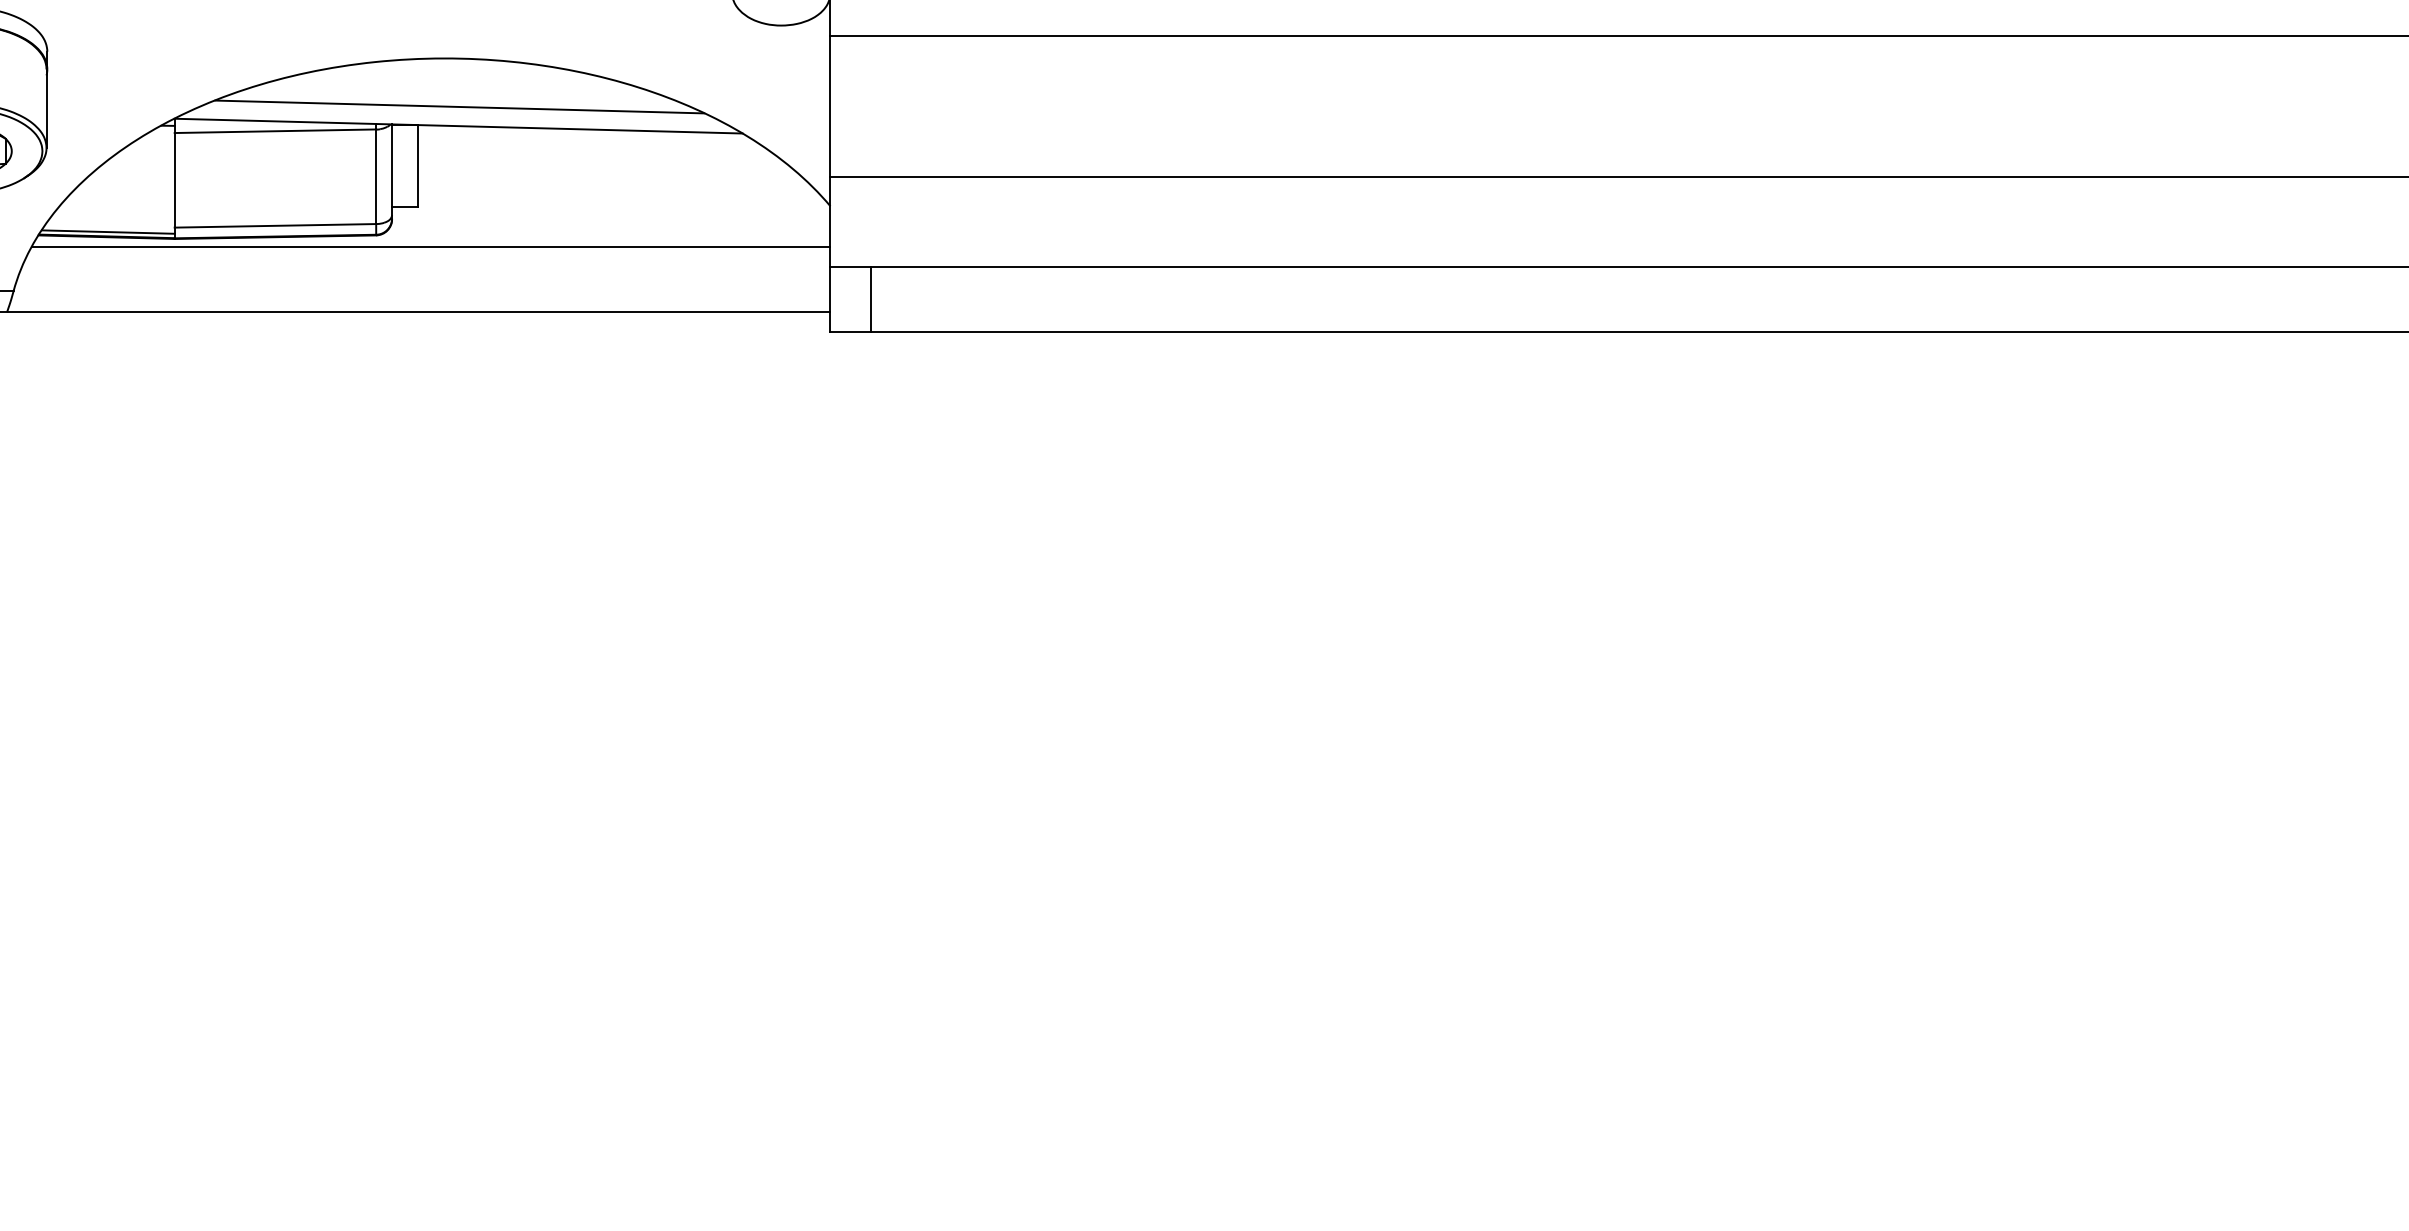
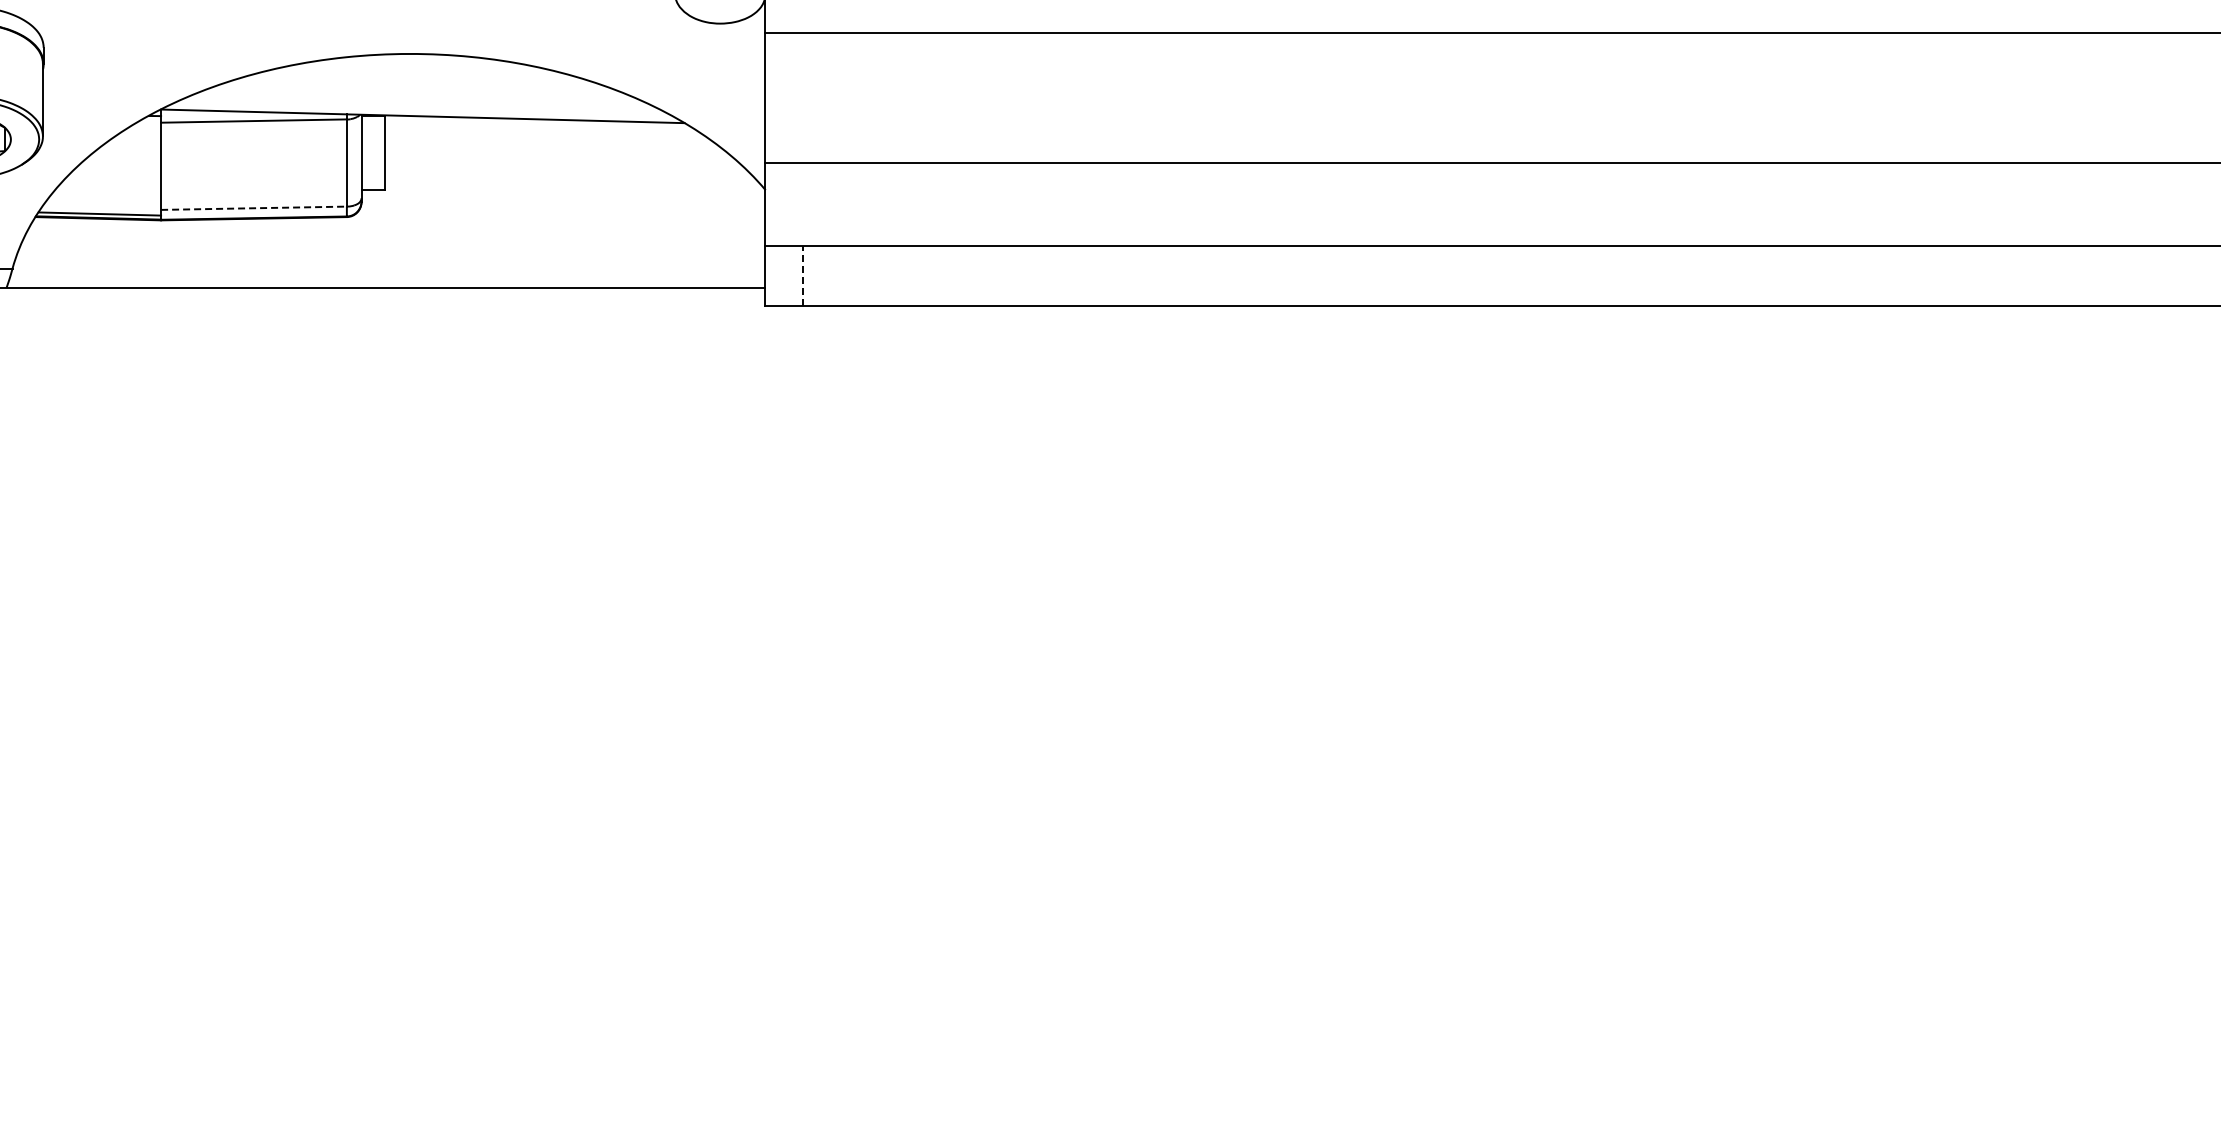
line: (459, 106) -> (423, 98), removed
line: (274, 226) -> (253, 208), solid -> dashed
line: (431, 246) -> (397, 227), removed
line: (870, 298) -> (802, 275), solid -> dashed

